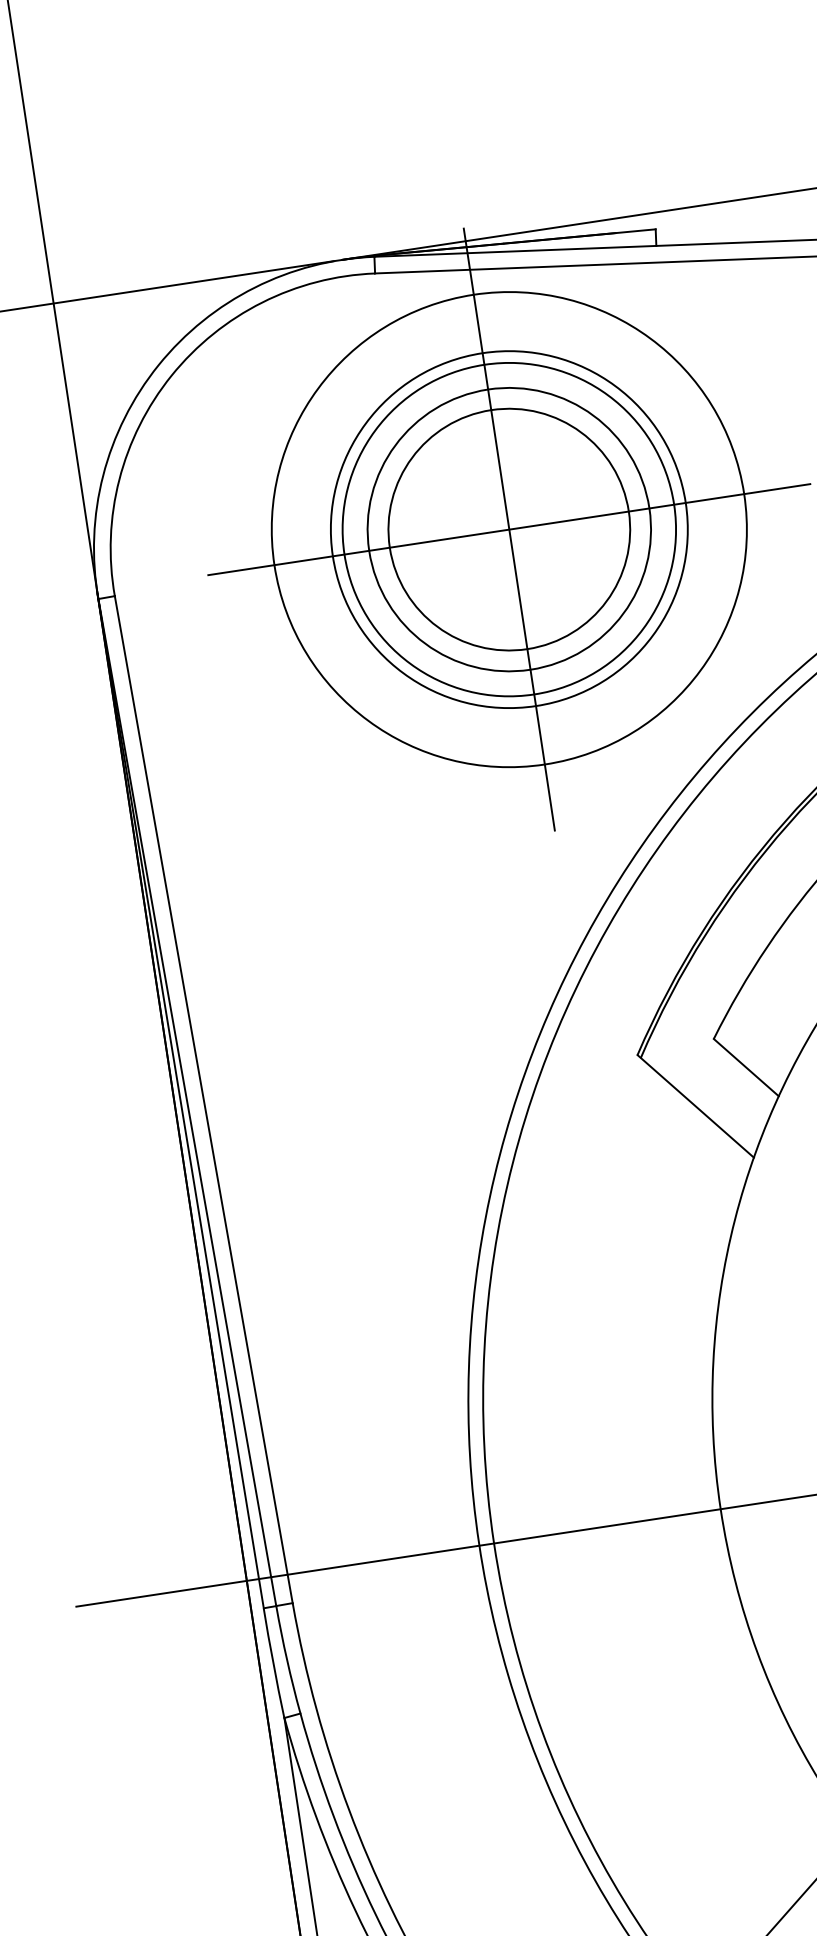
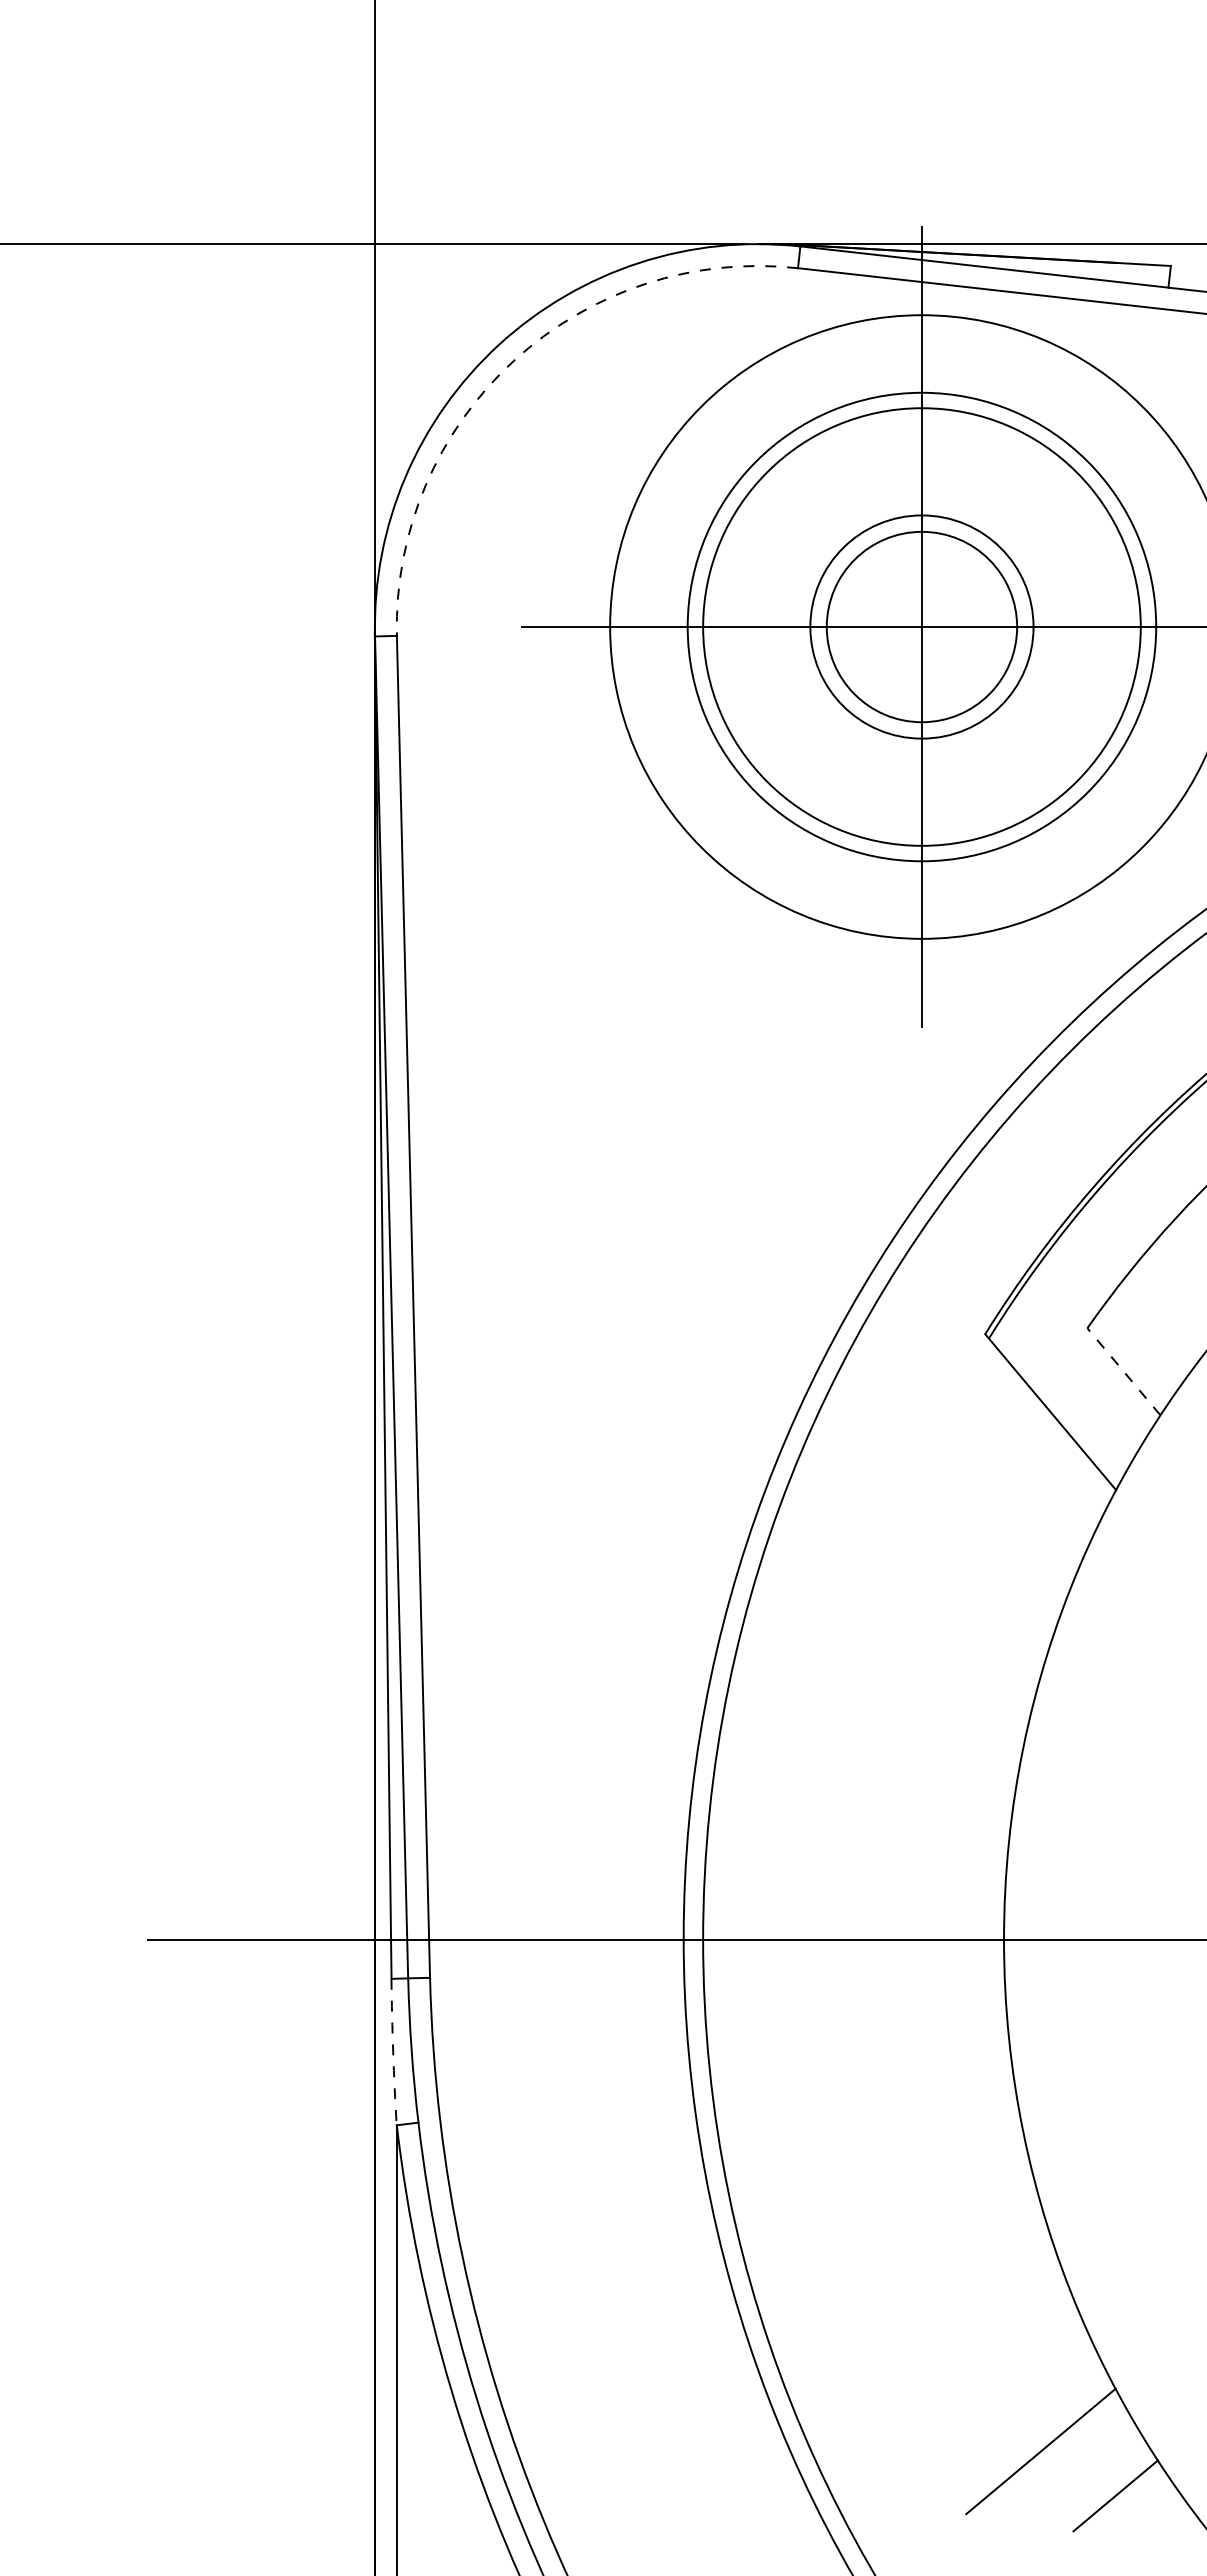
arc: (171, 375) -> (513, 360), solid -> dashed
circle: (508, 529) -> (921, 626), size x0.6
circle: (509, 530) -> (921, 627), size x0.6
line: (745, 1067) -> (1123, 1371), solid -> dashed
arc: (273, 1663) -> (393, 2052), solid -> dashed

